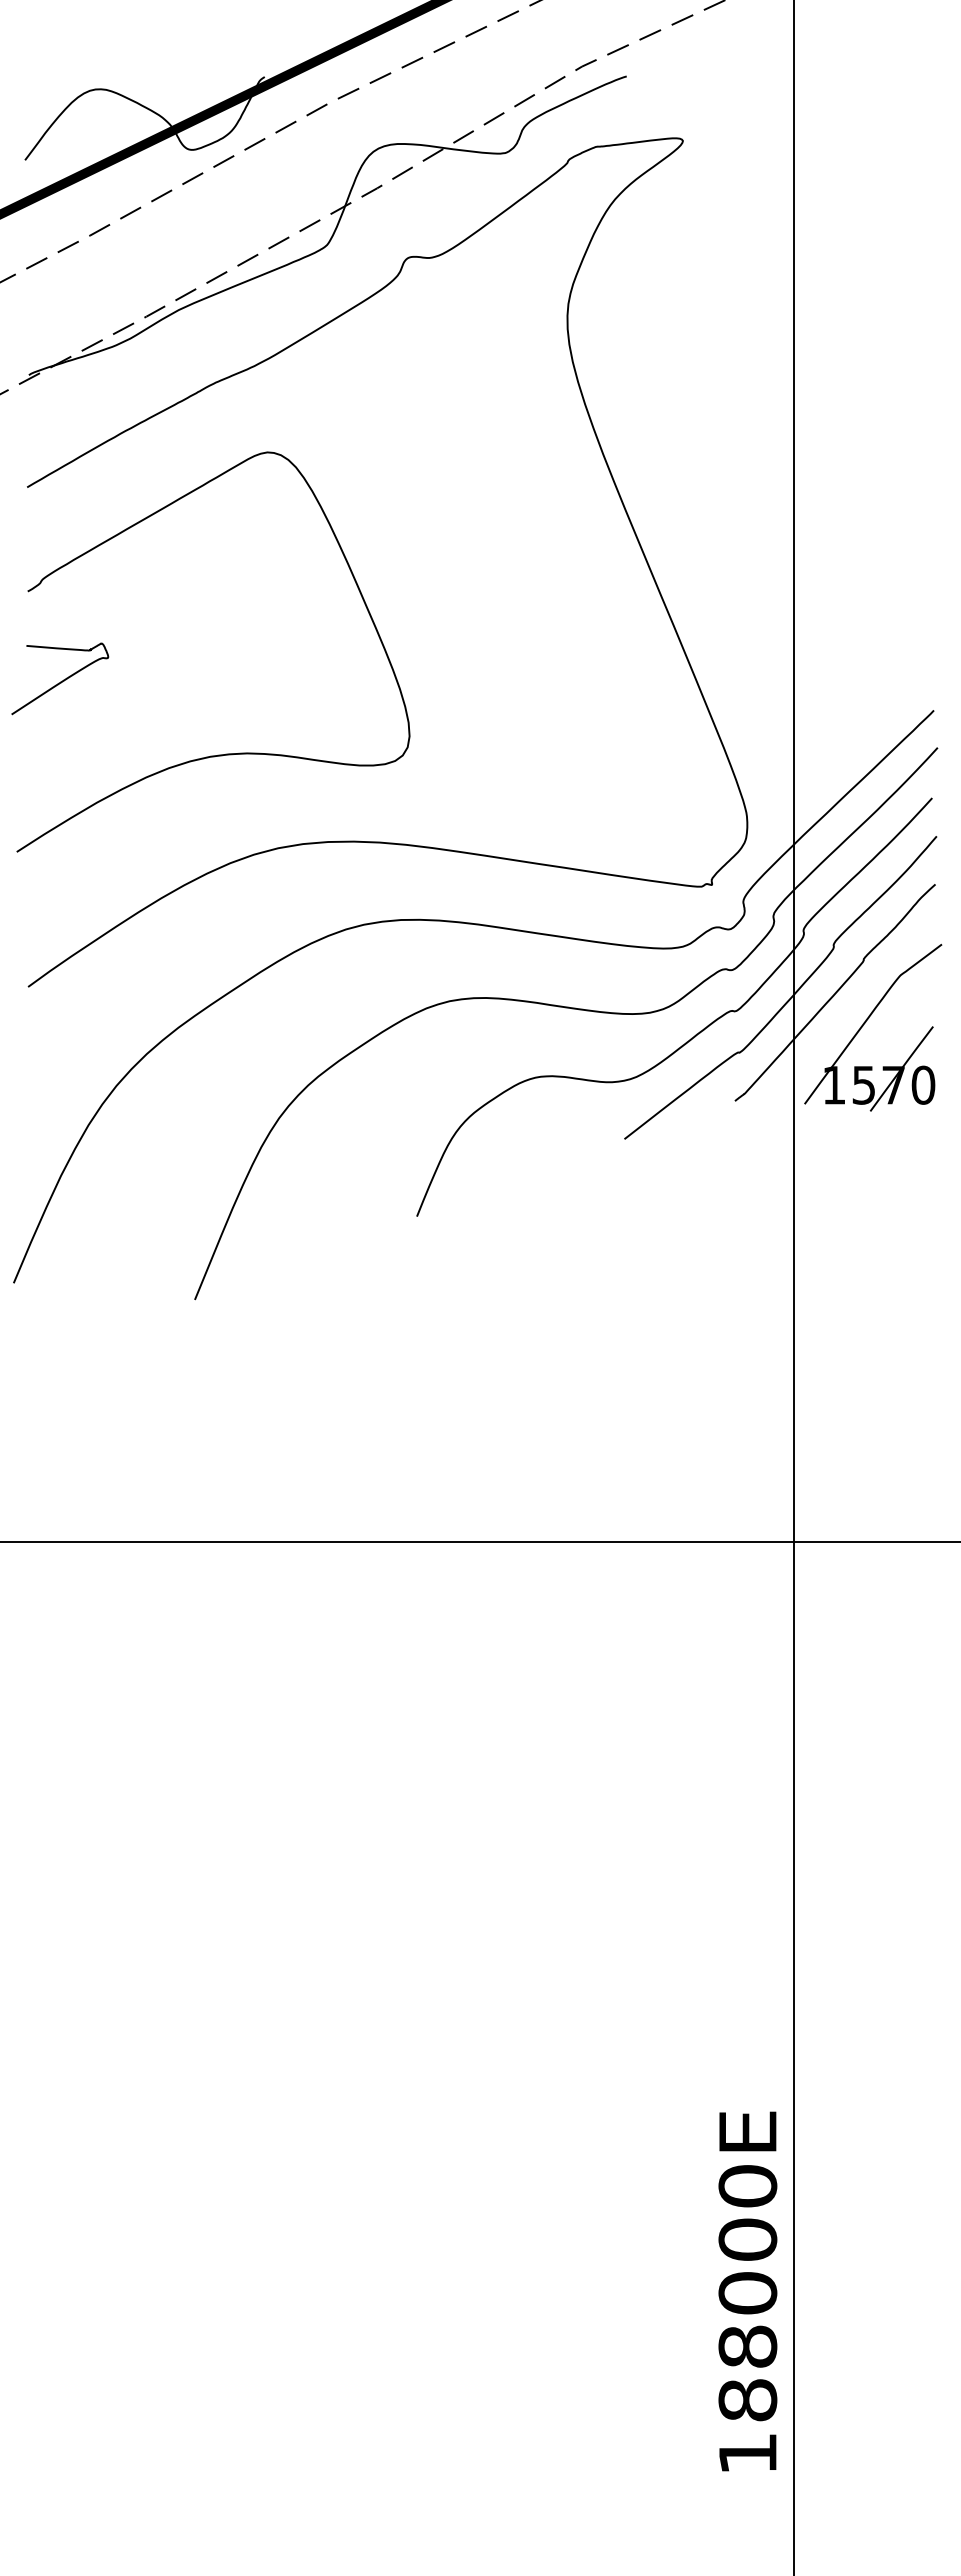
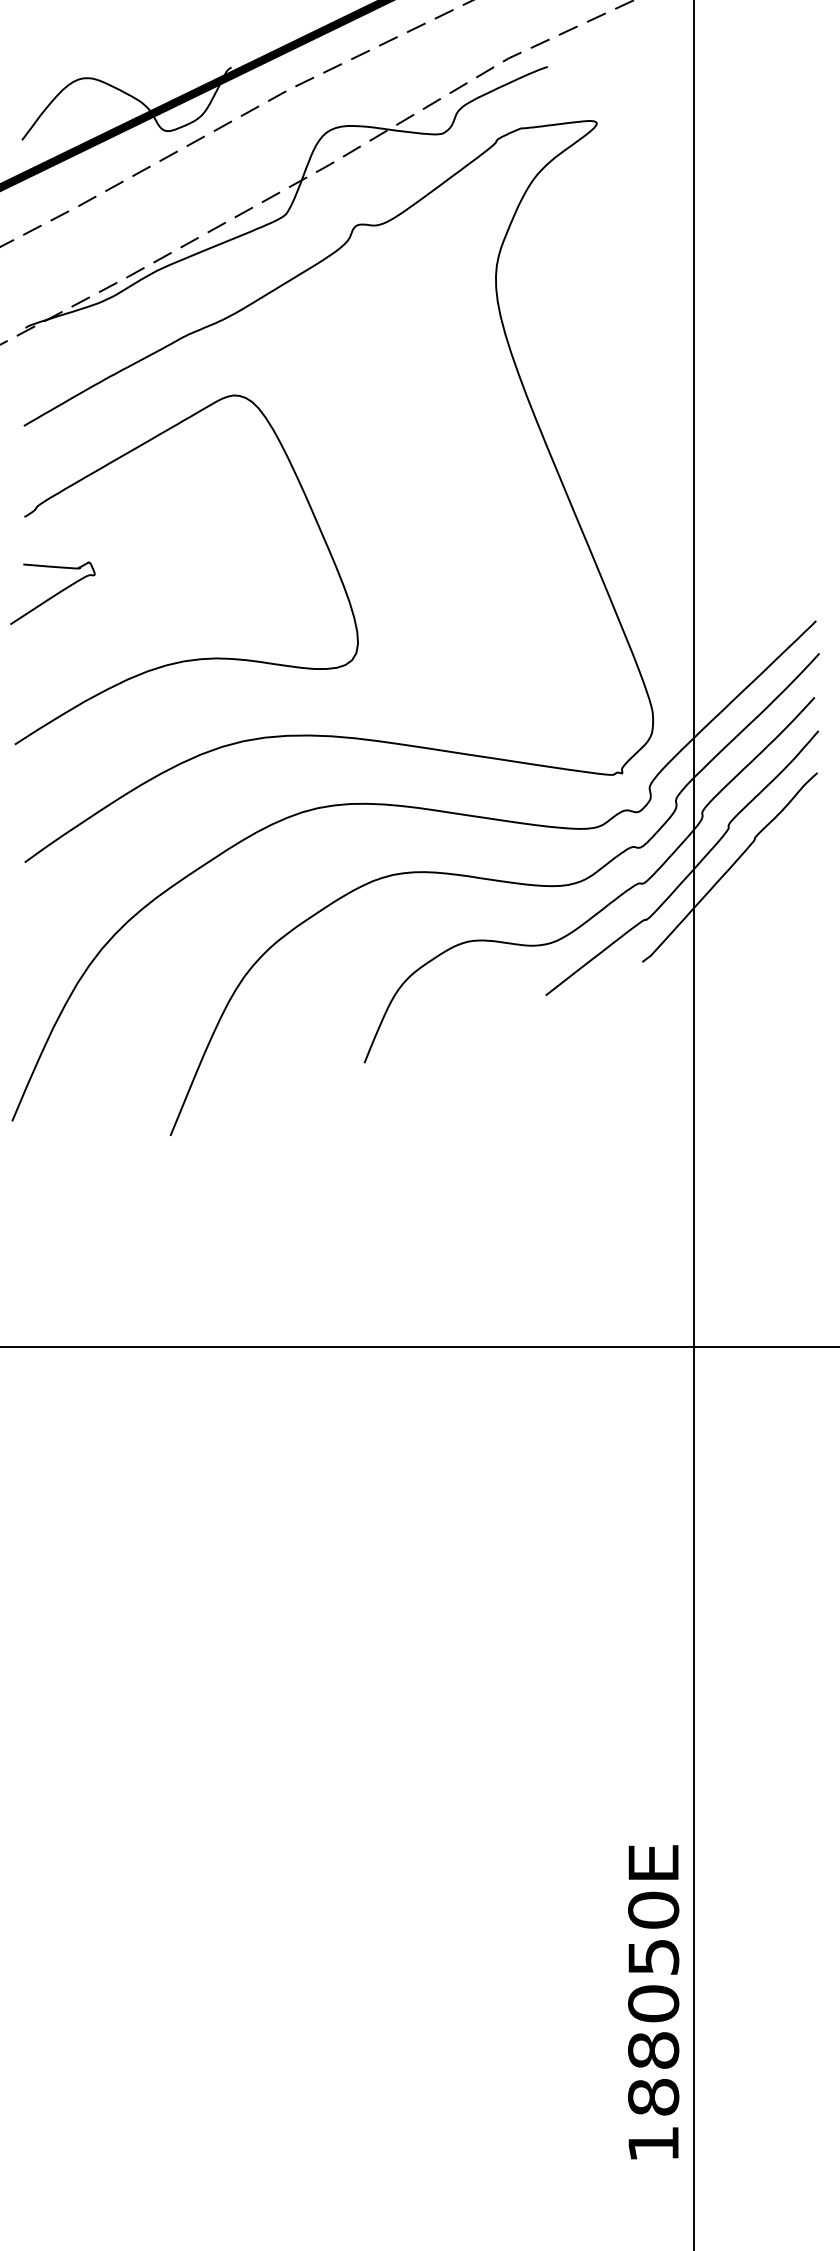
part: (866, 1022) -> (757, 893), removed
text: (747, 2239) -> (653, 1956), 188000E -> 188050E

